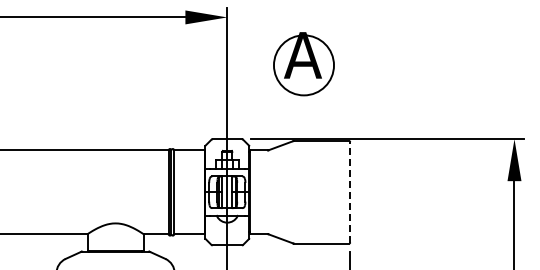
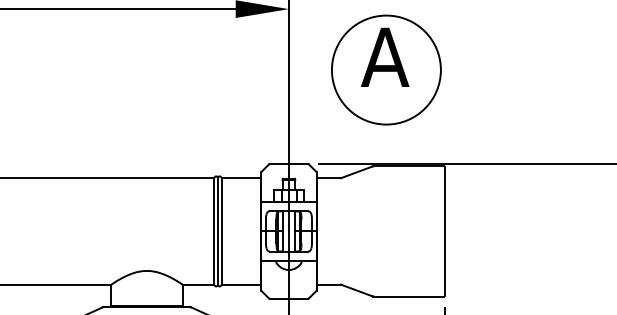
circle: (303, 65) -> (385, 70), size x1.43
line: (350, 191) -> (445, 230), dashed -> solid

